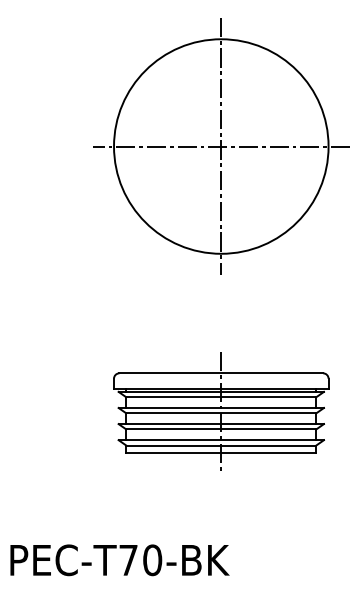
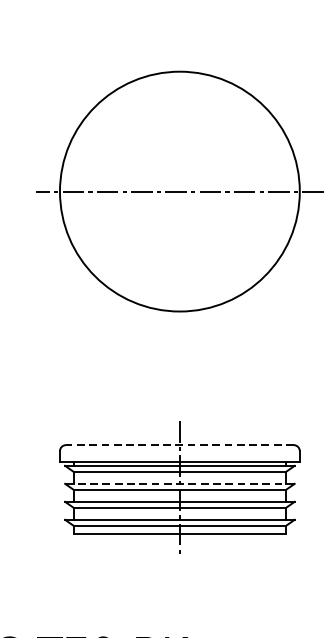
line: (221, 146) -> (180, 191), removed
line: (221, 373) -> (180, 445), solid -> dashed
line: (221, 407) -> (180, 483), solid -> dashed

